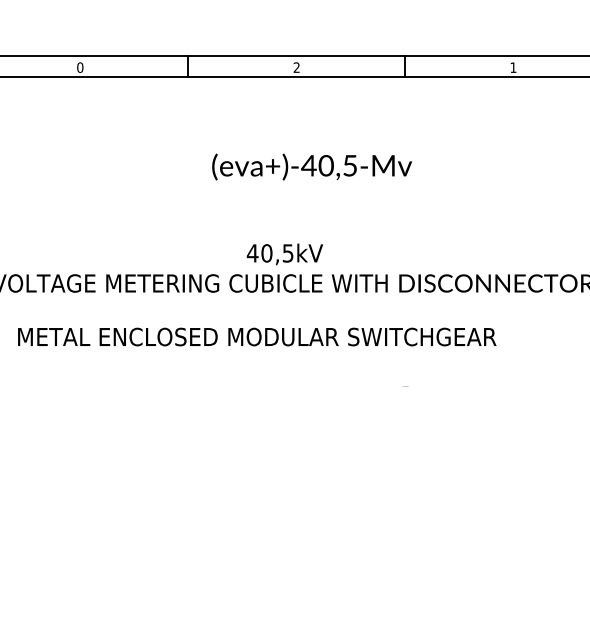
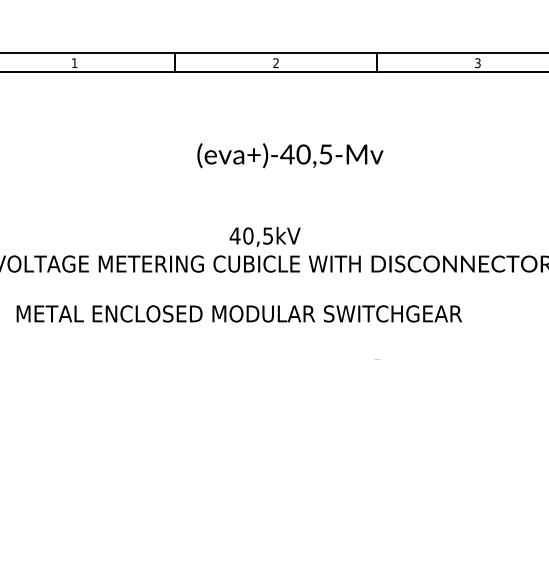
text: (80, 67) -> (74, 63), 0 -> 1
text: (513, 67) -> (477, 63), 1 -> 3

